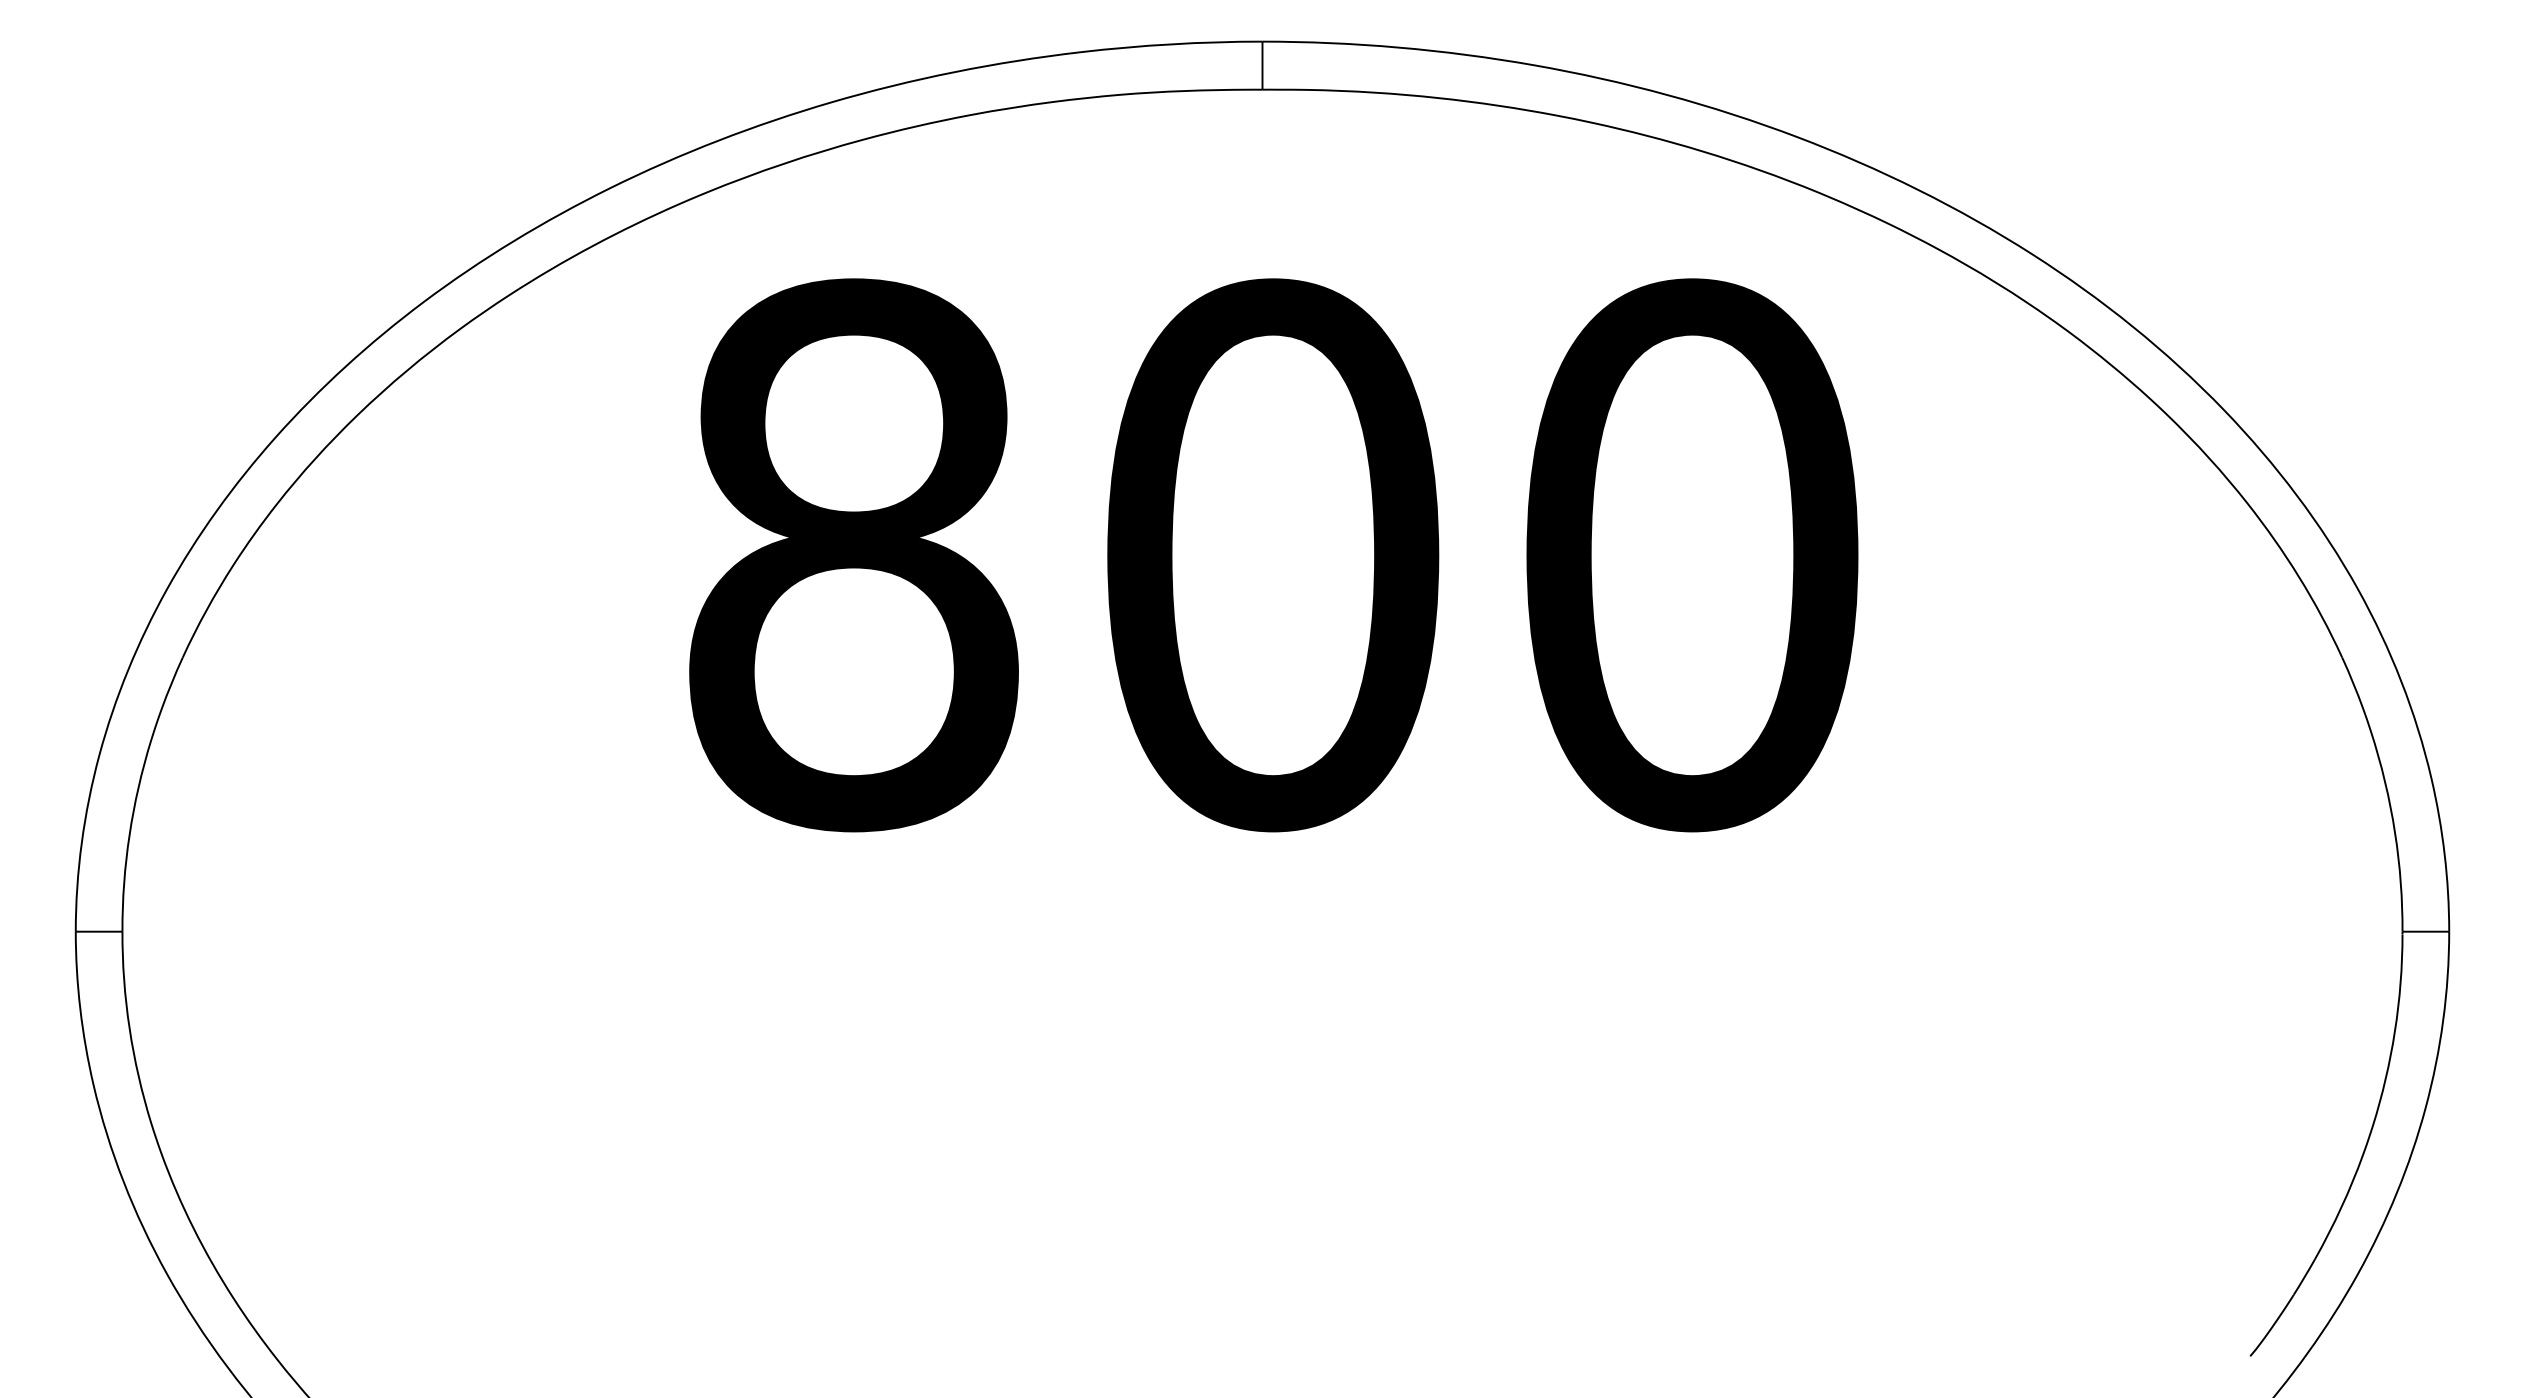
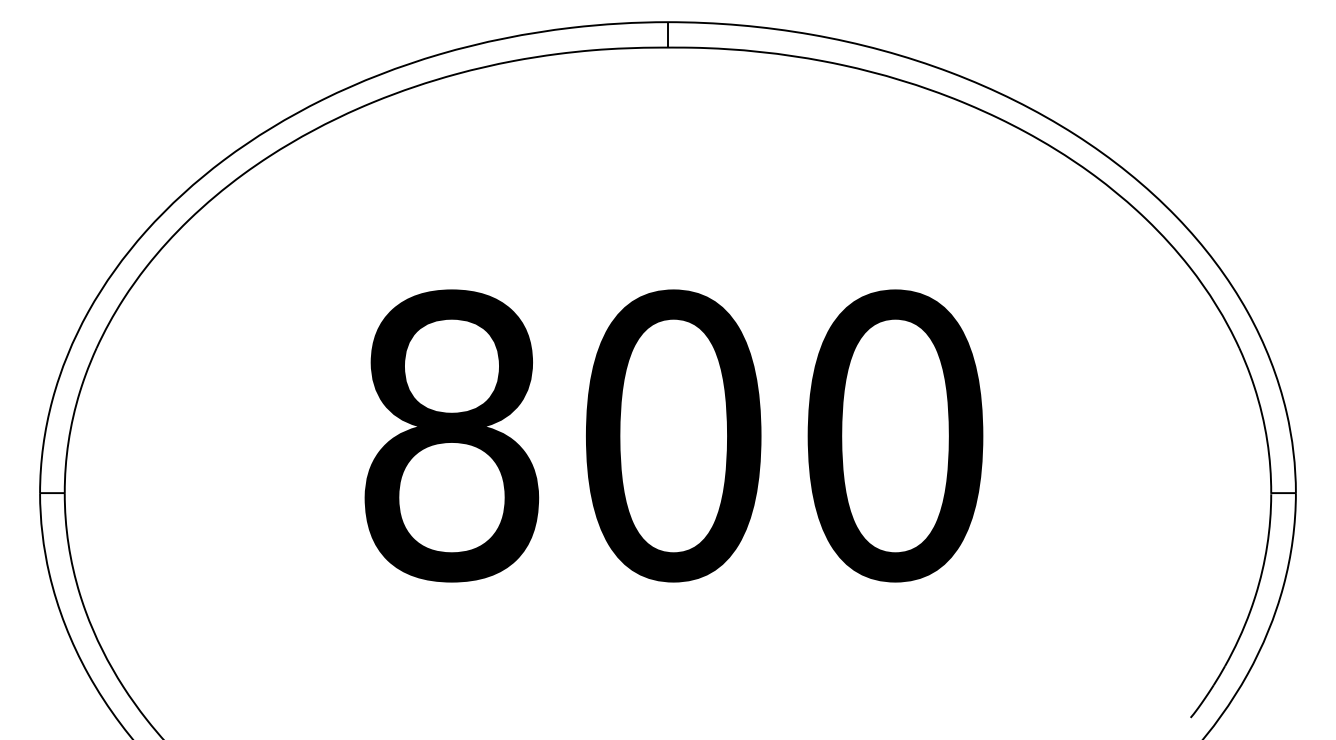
text: (1272, 554) -> (673, 435), moved

